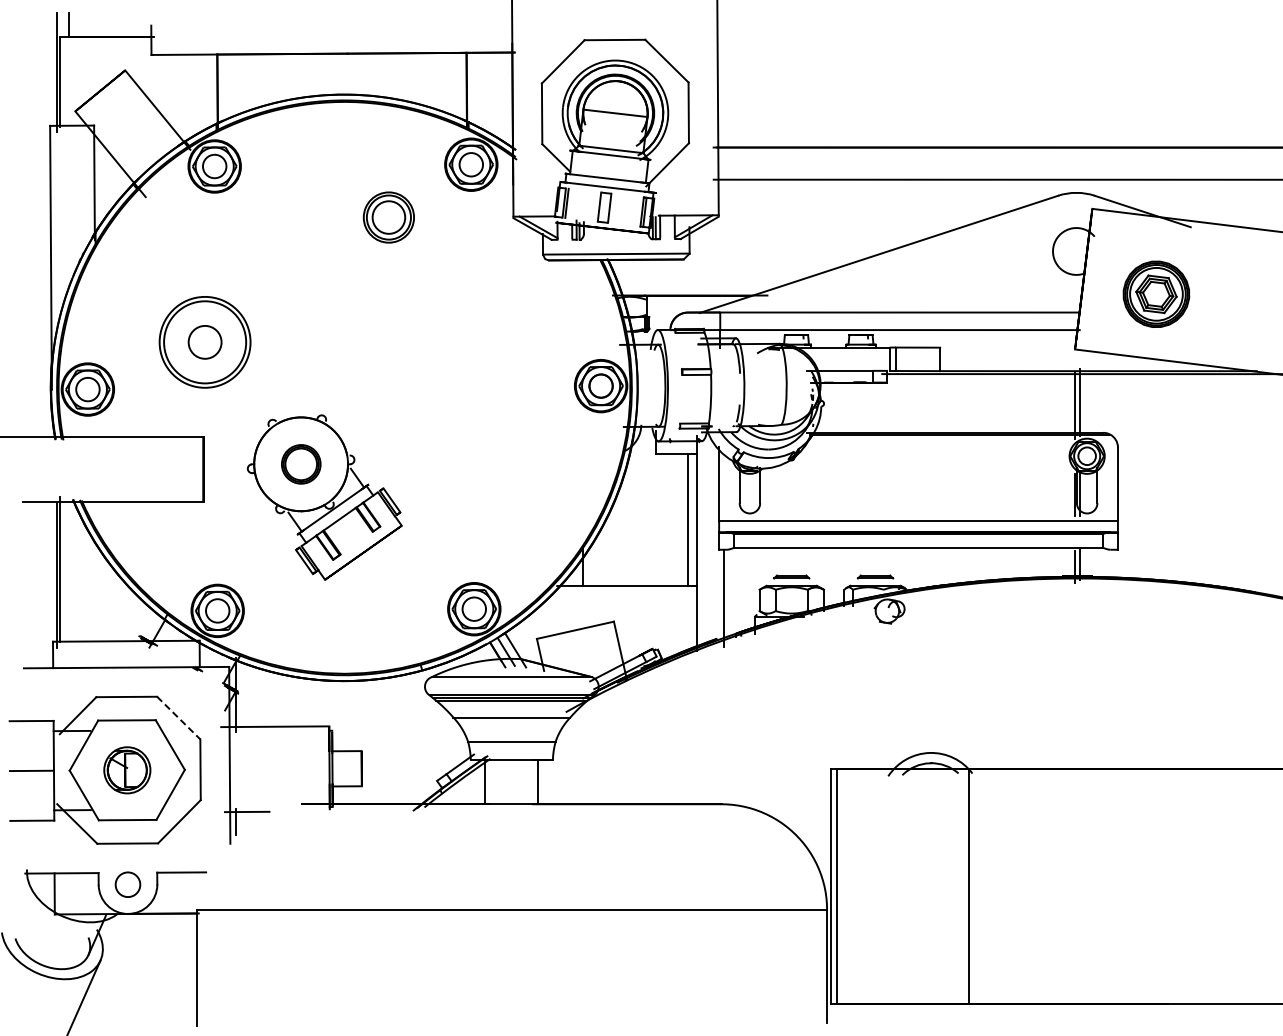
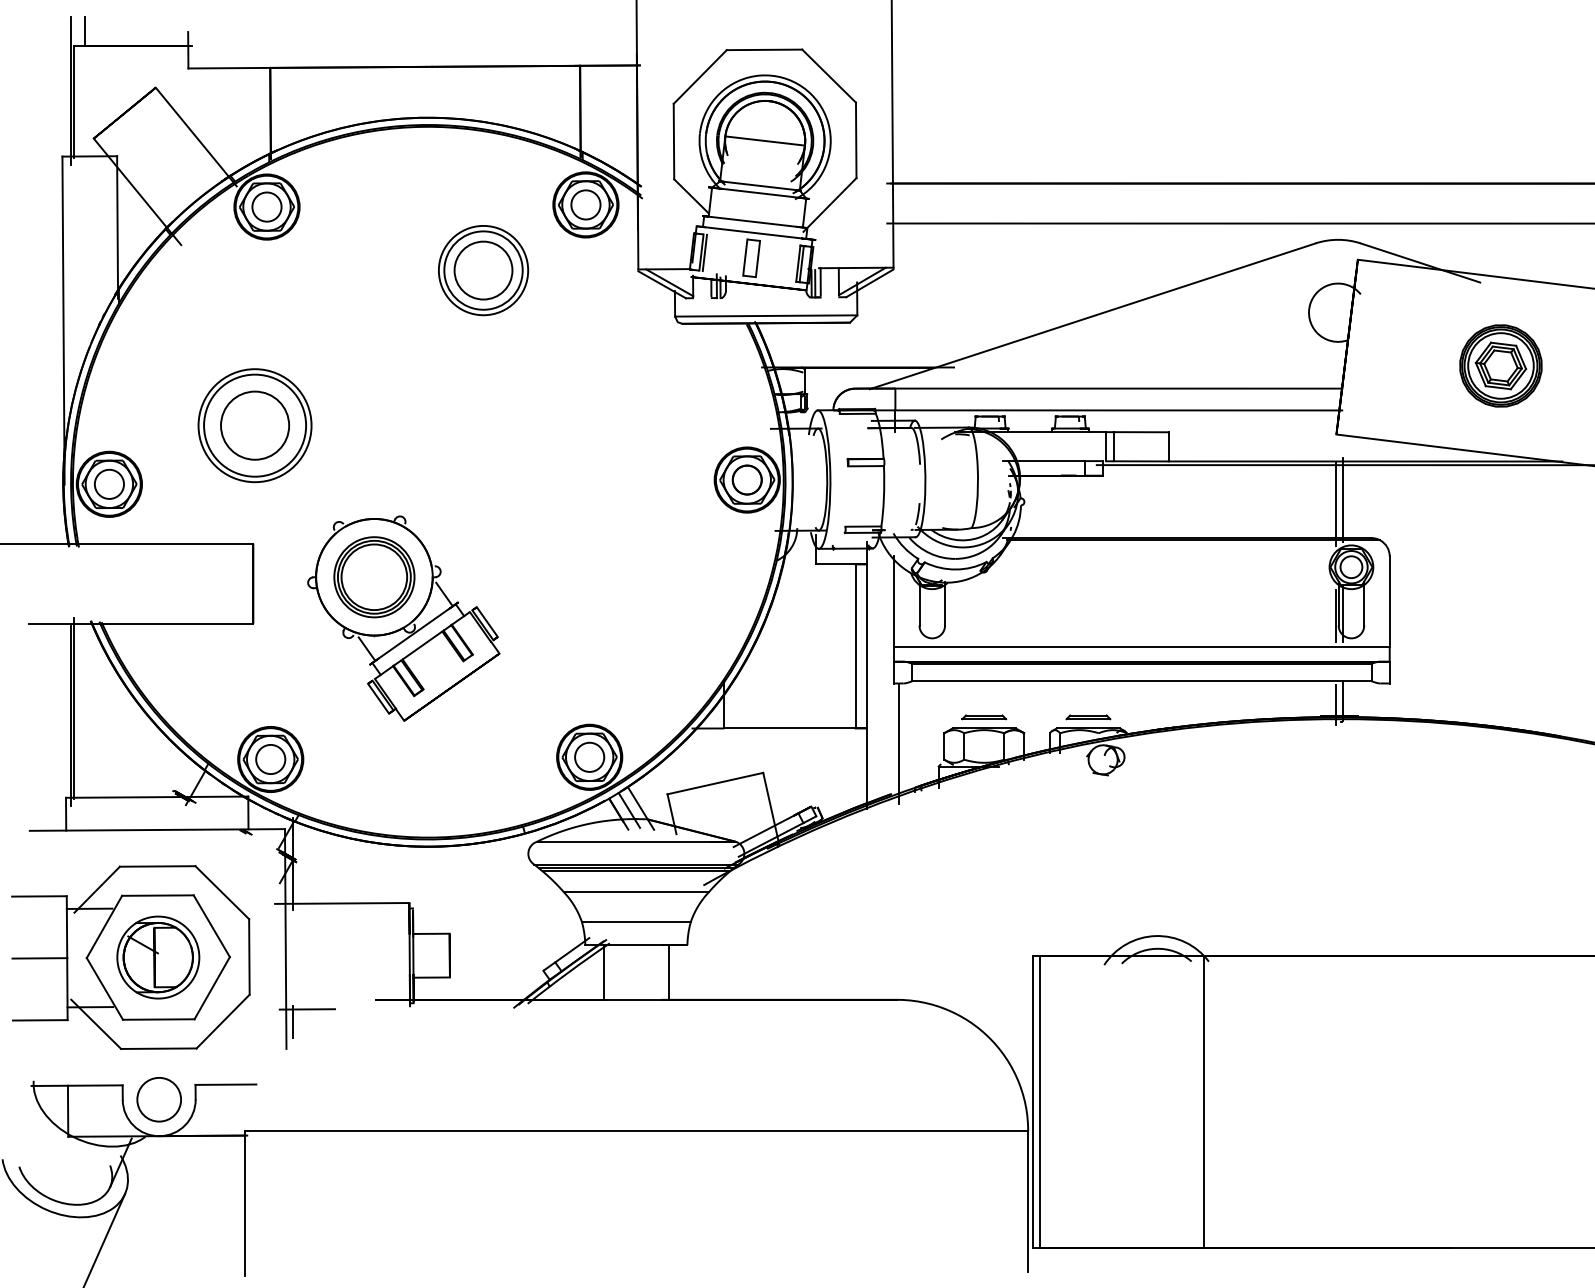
part: (388, 217) -> (483, 270), size x1.43
part: (1156, 293) -> (1501, 364), moved
circle: (204, 341) -> (254, 424), size x1.67
part: (301, 464) -> (374, 577), size x1.67
line: (179, 718) -> (223, 893), dashed -> solid
part: (127, 770) -> (158, 957), size x1.43
circle: (127, 884) -> (158, 1099), size x1.43

